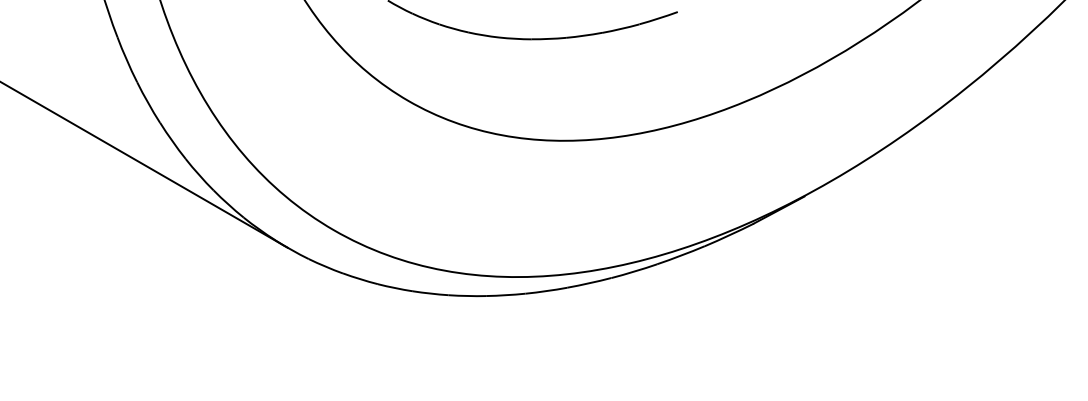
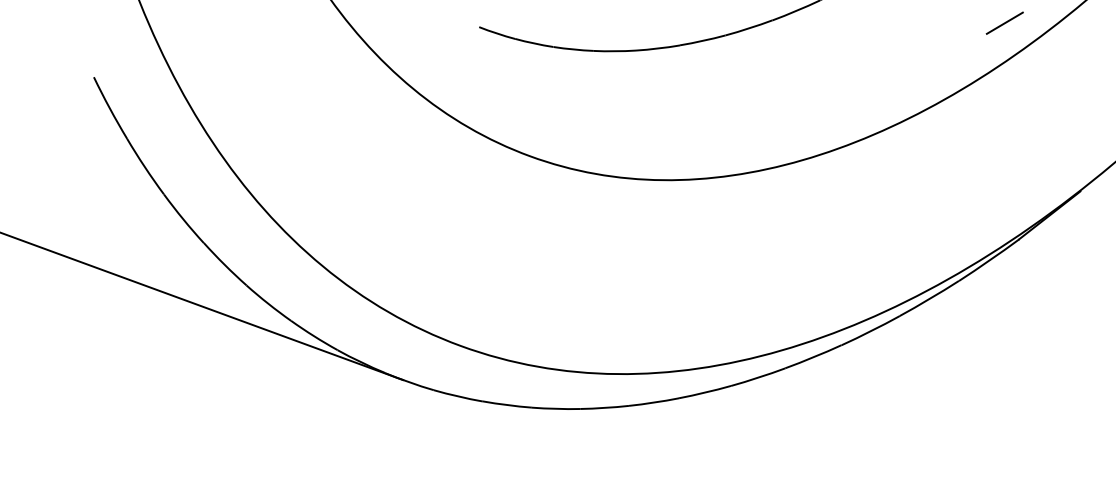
line: (770, 64) -> (1004, 23), added

